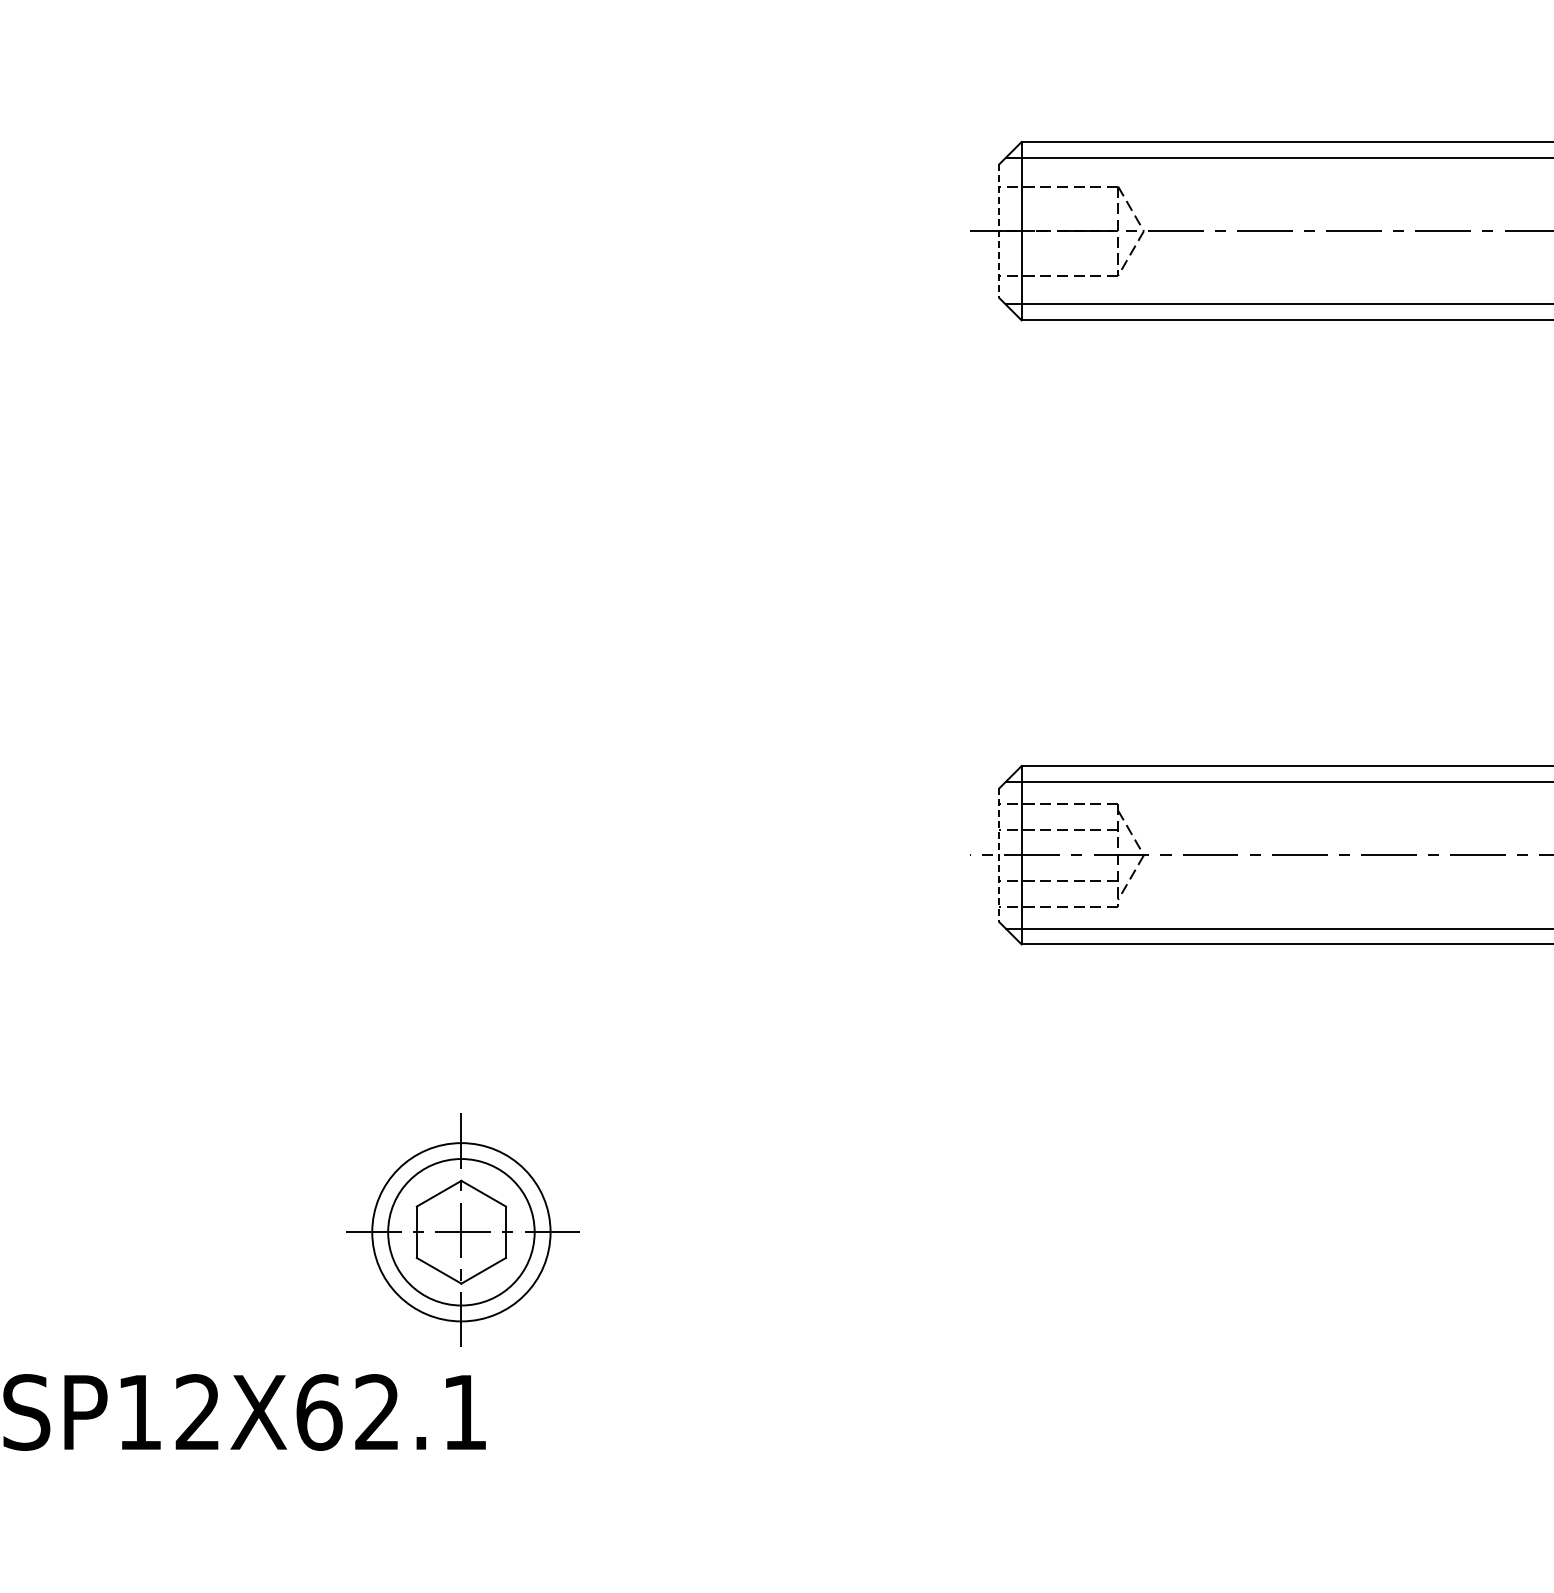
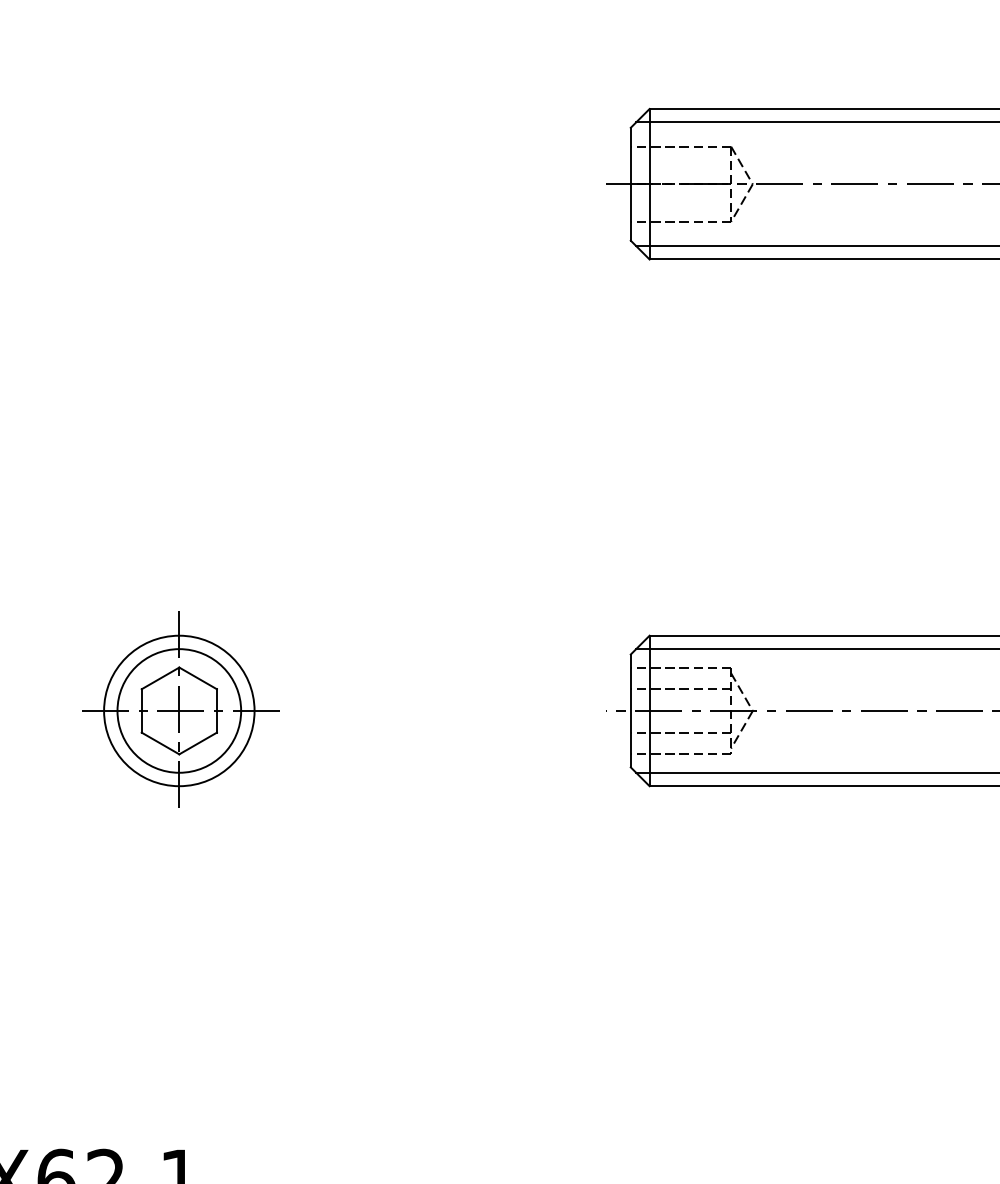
line: (999, 231) -> (630, 184), dashed -> solid
line: (999, 855) -> (630, 711), dashed -> solid
part: (462, 1229) -> (180, 708), moved

